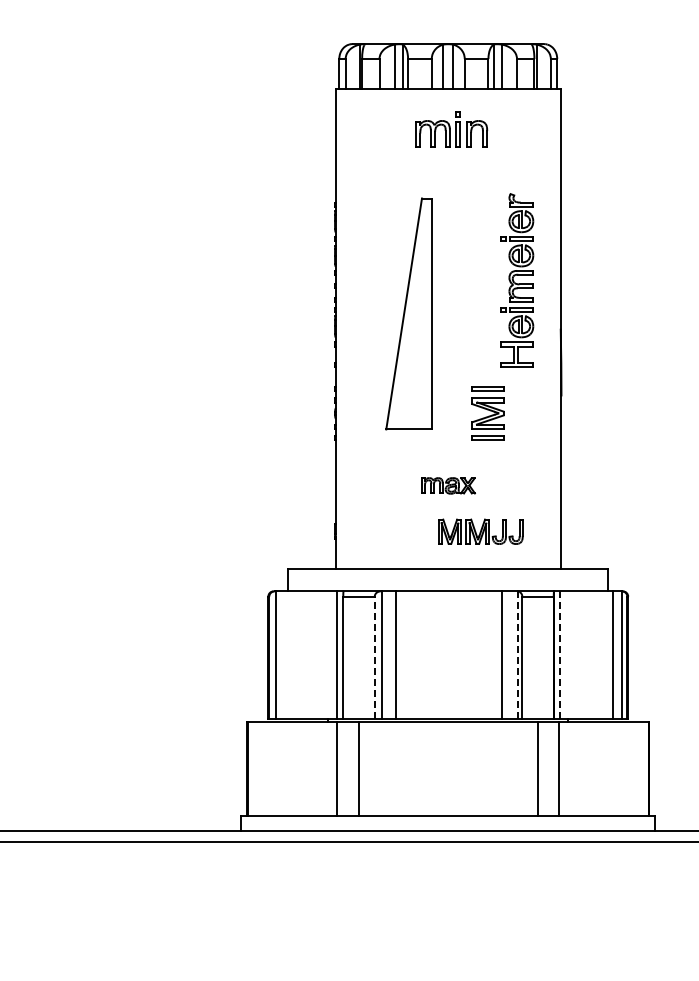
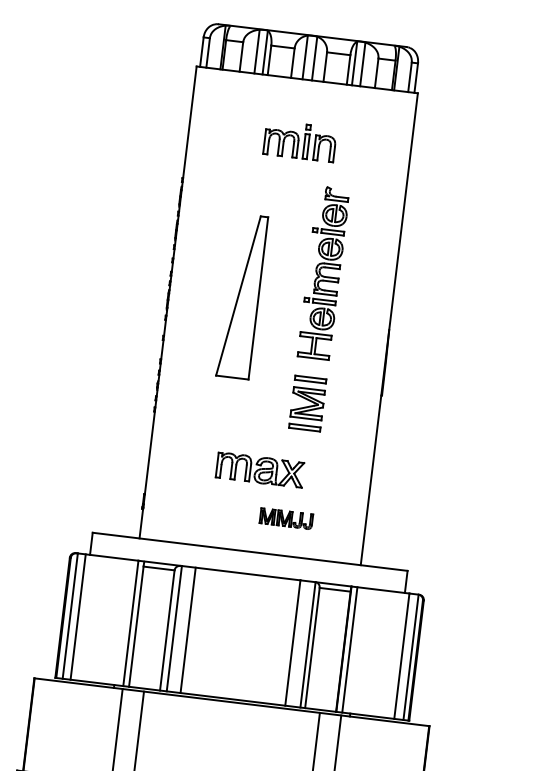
part: (451, 129) -> (300, 141), moved
part: (517, 280) -> (324, 272), moved
part: (408, 313) -> (241, 295), size x0.71
part: (448, 485) -> (260, 469), size x1.67
part: (480, 530) -> (286, 517), size x0.62
line: (283, 654) -> (77, 616), added
line: (517, 655) -> (307, 645), dashed -> solid
line: (560, 655) -> (350, 650), dashed -> solid
line: (374, 657) -> (167, 630), dashed -> solid

